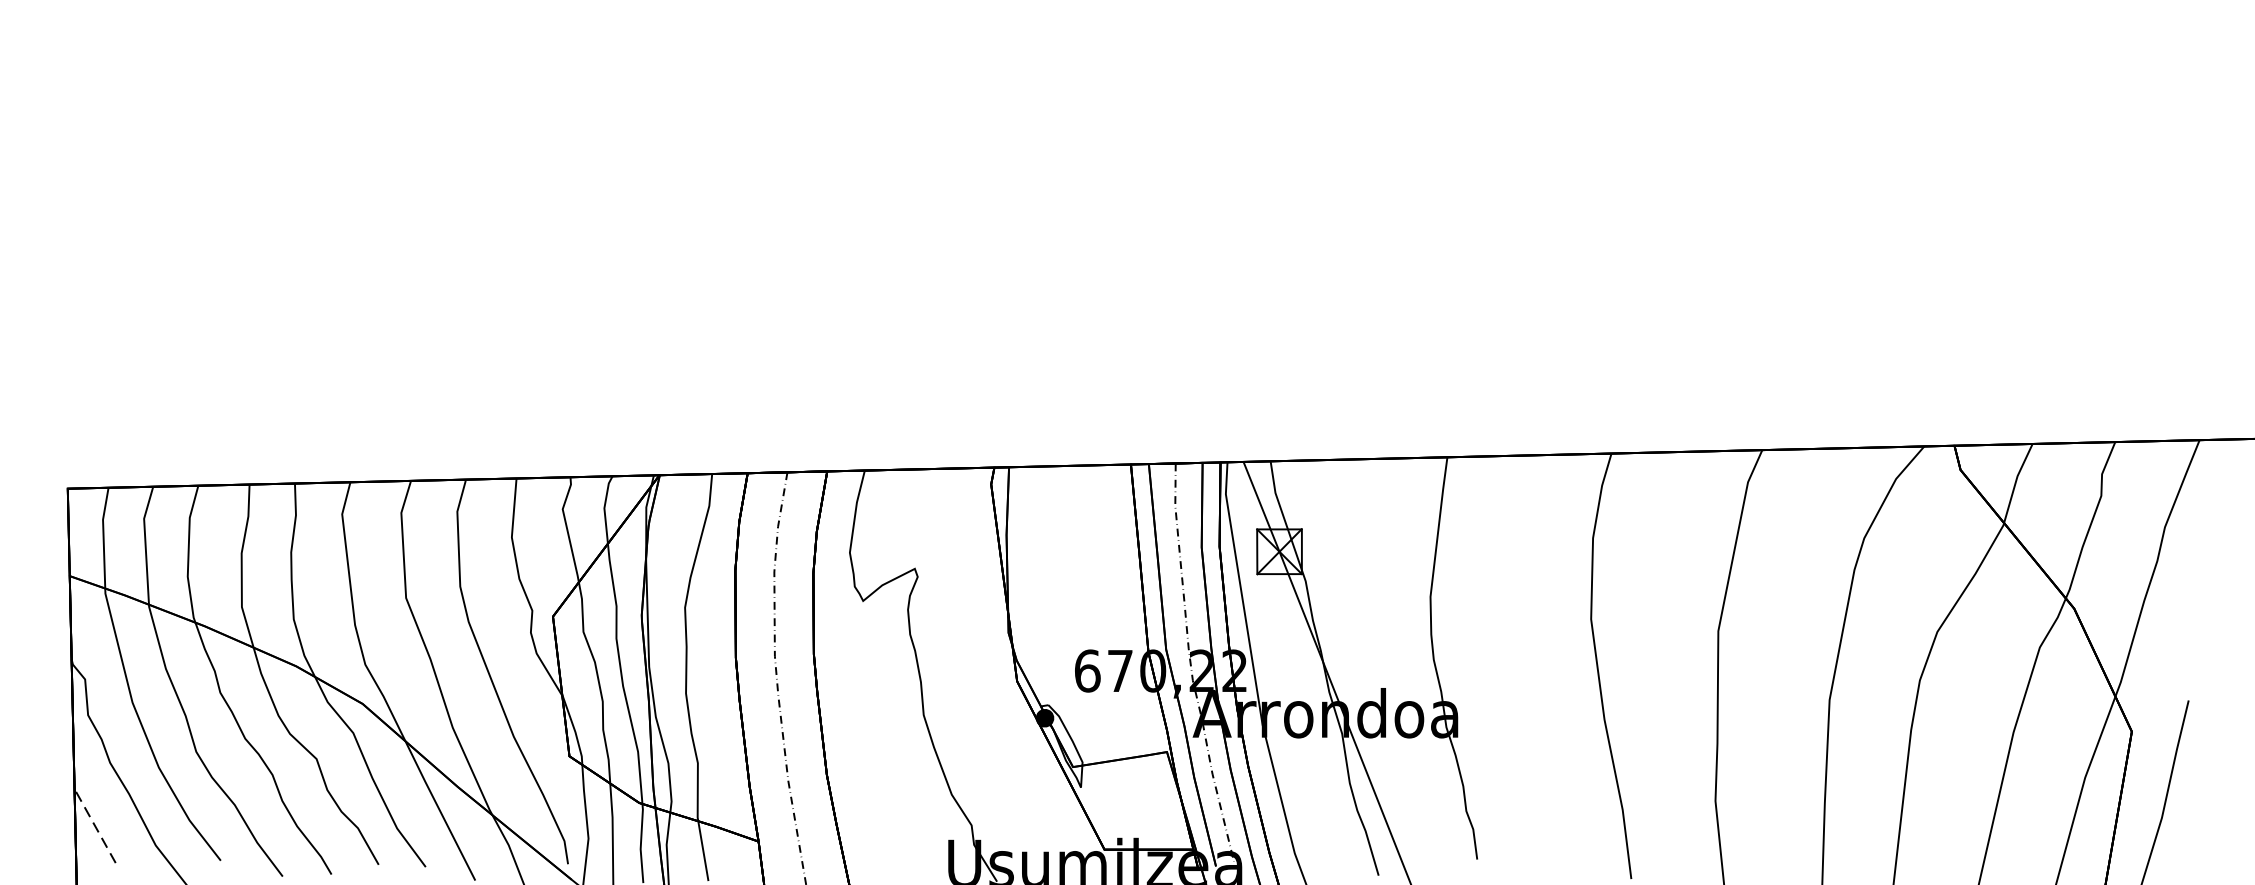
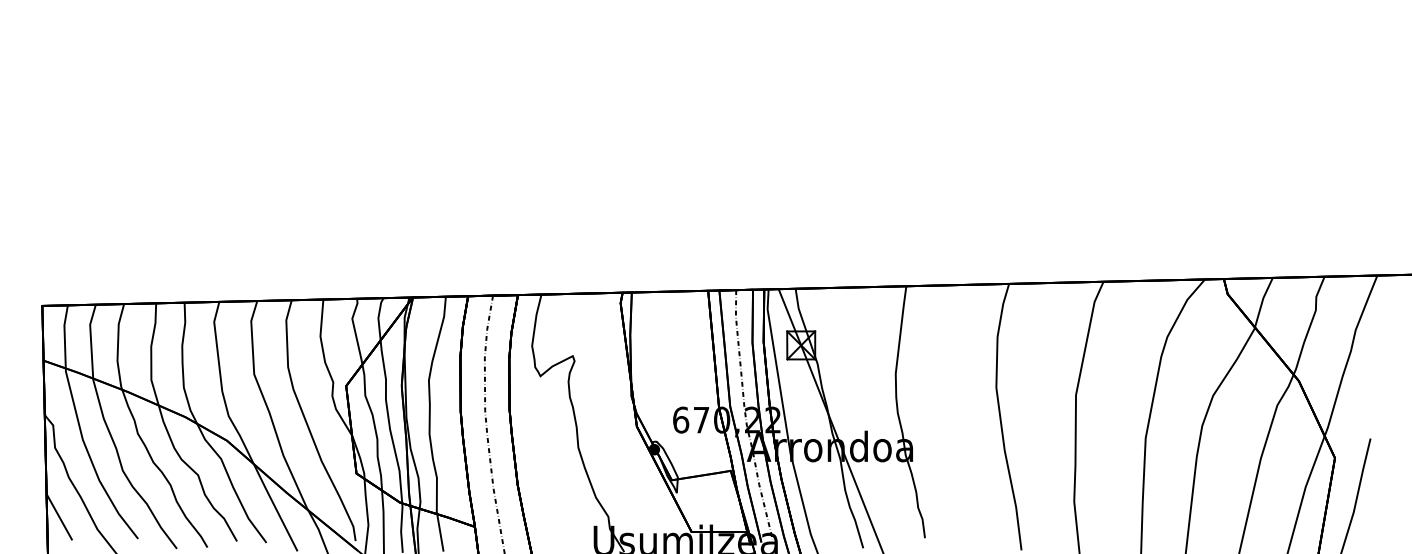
line: (93, 824) -> (58, 516), dashed -> solid

